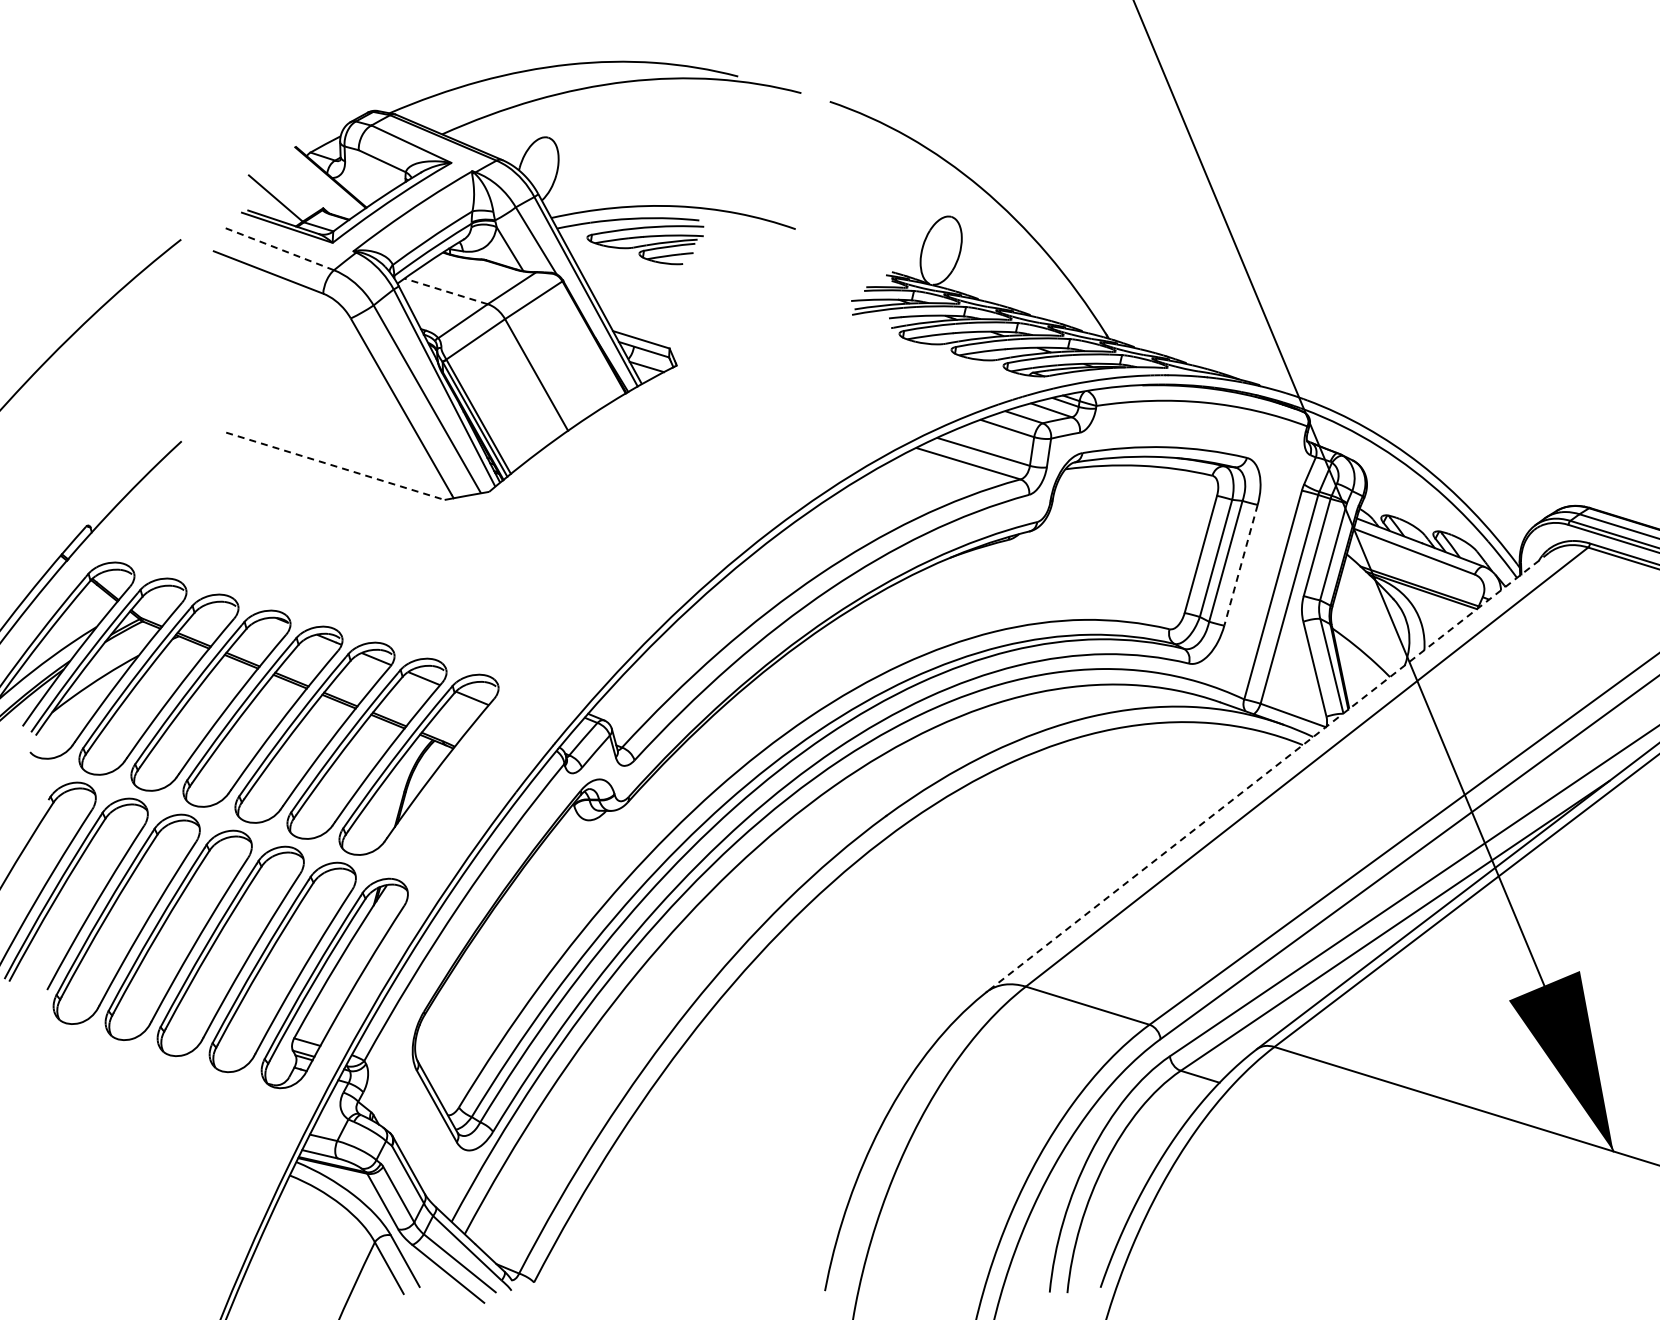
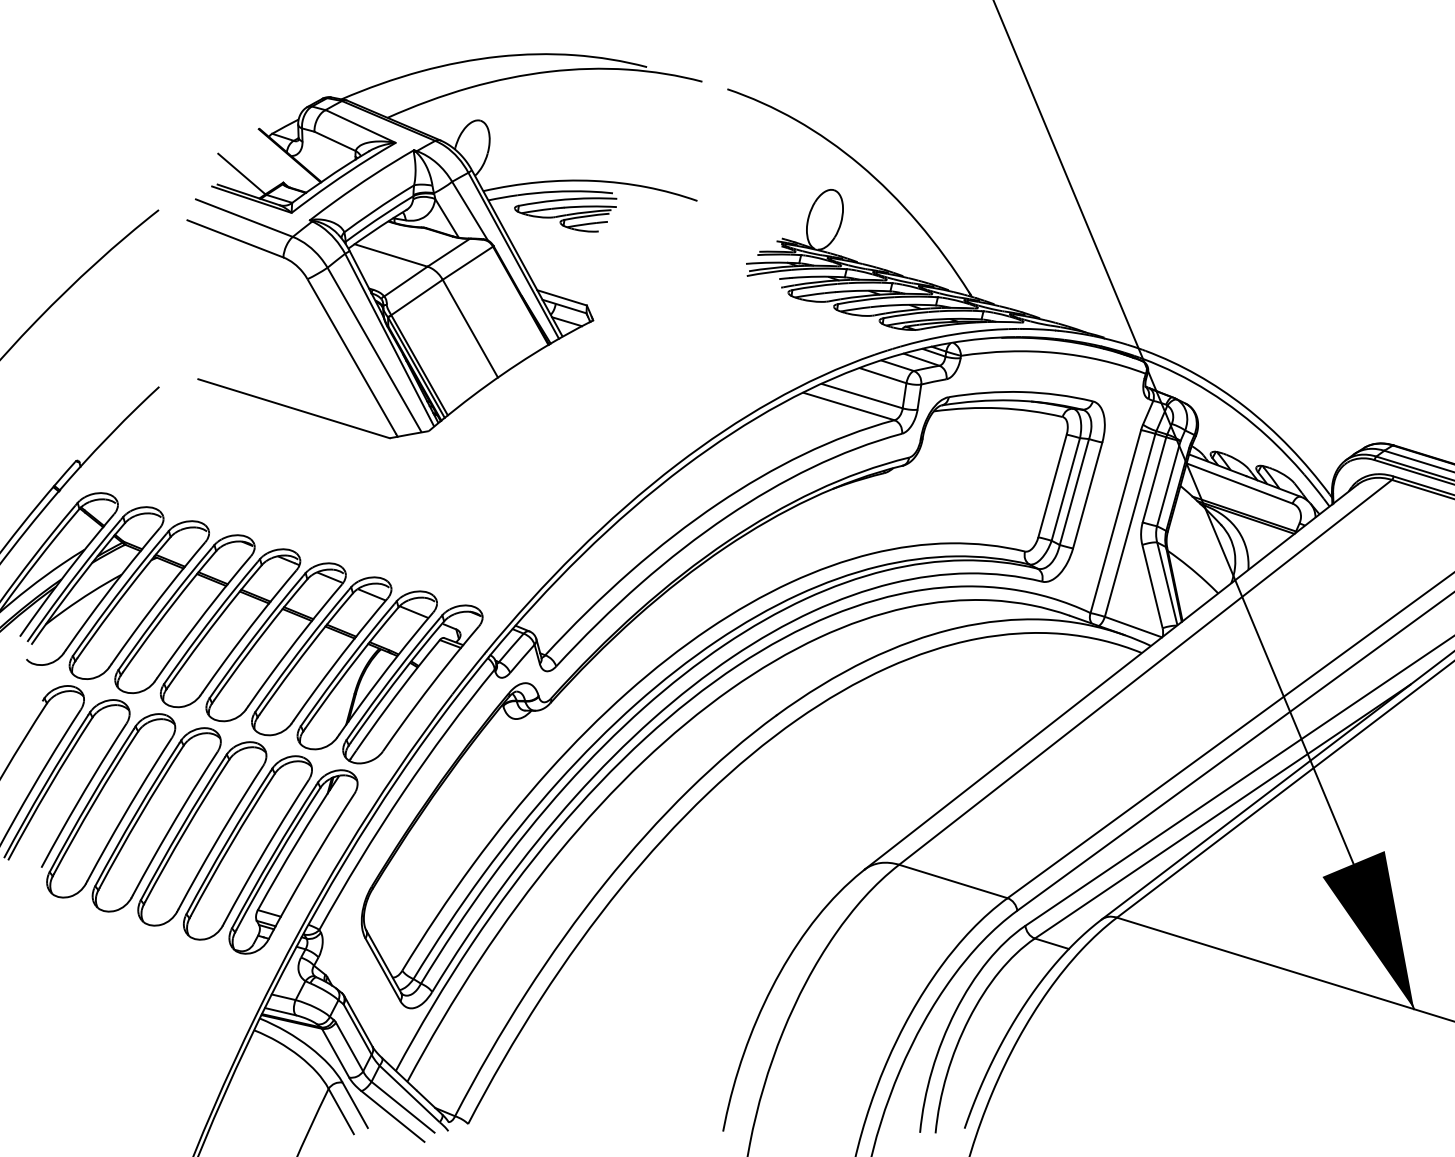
line: (278, 248) -> (244, 217), dashed -> solid
line: (446, 291) -> (391, 255), dashed -> solid
line: (335, 466) -> (294, 408), dashed -> solid
line: (1241, 565) -> (1088, 495), dashed -> solid
line: (1267, 772) -> (1110, 677), dashed -> solid
part: (470, 780) -> (412, 684), added

